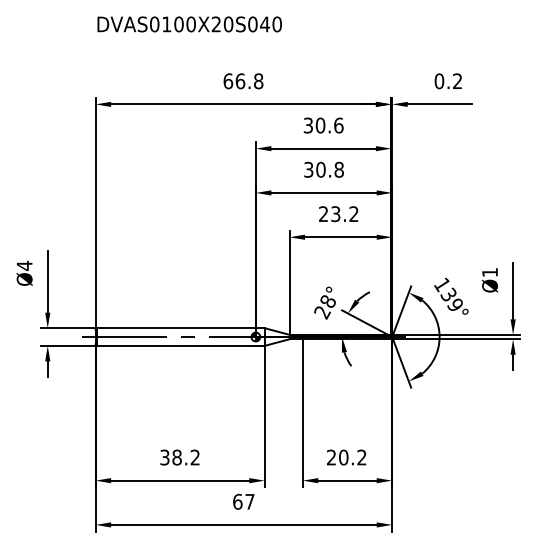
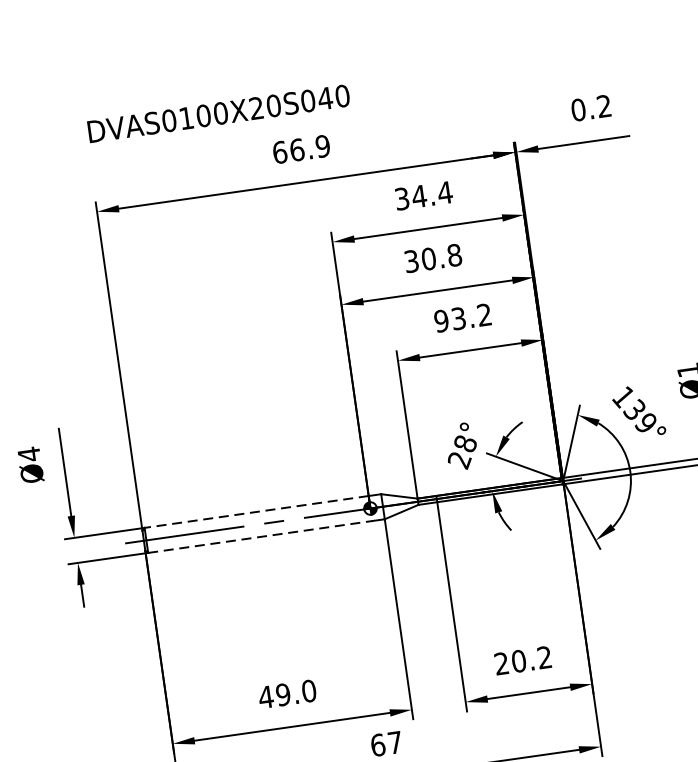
text: (189, 24) -> (218, 113), moved
text: (258, 81) -> (322, 146), 66.8 -> 66.9
text: (329, 125) -> (432, 194), 30.6 -> 34.4
text: (323, 214) -> (441, 321), 23.2 -> 93.2
line: (176, 328) -> (256, 512), solid -> dashed
line: (177, 345) -> (261, 536), solid -> dashed
text: (179, 457) -> (286, 694), 38.2 -> 49.0

